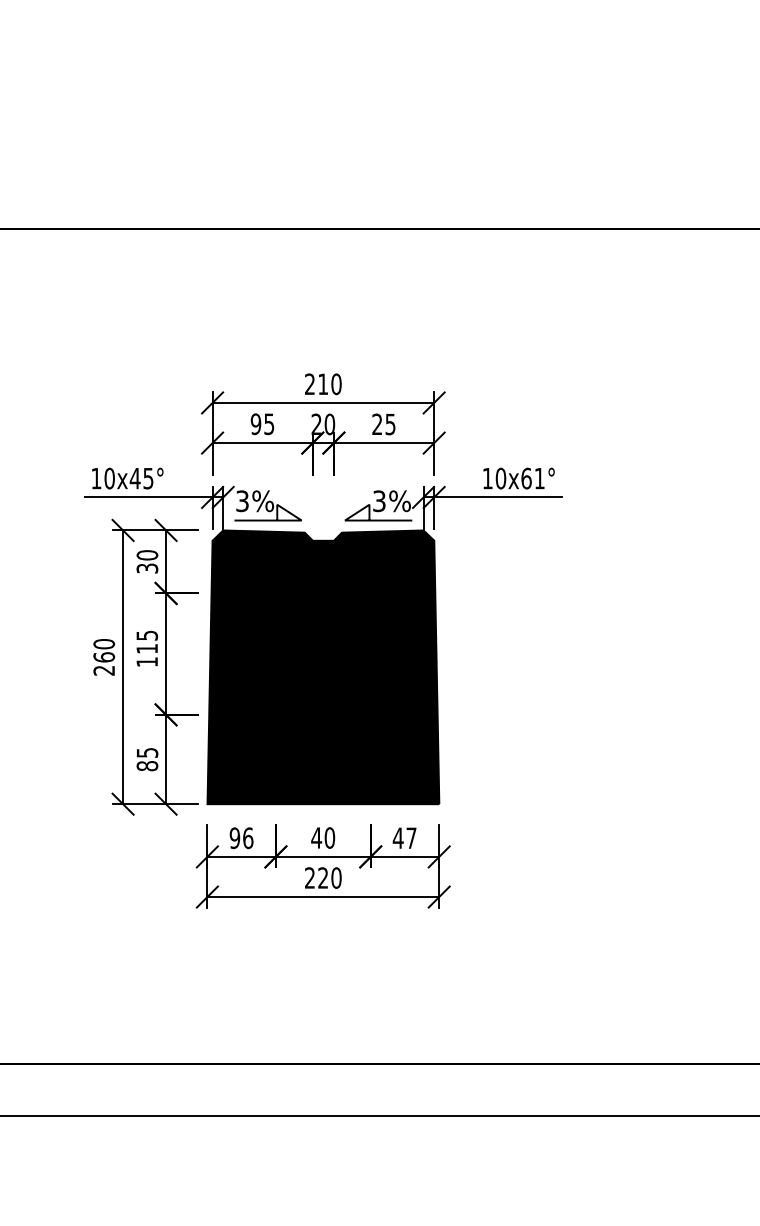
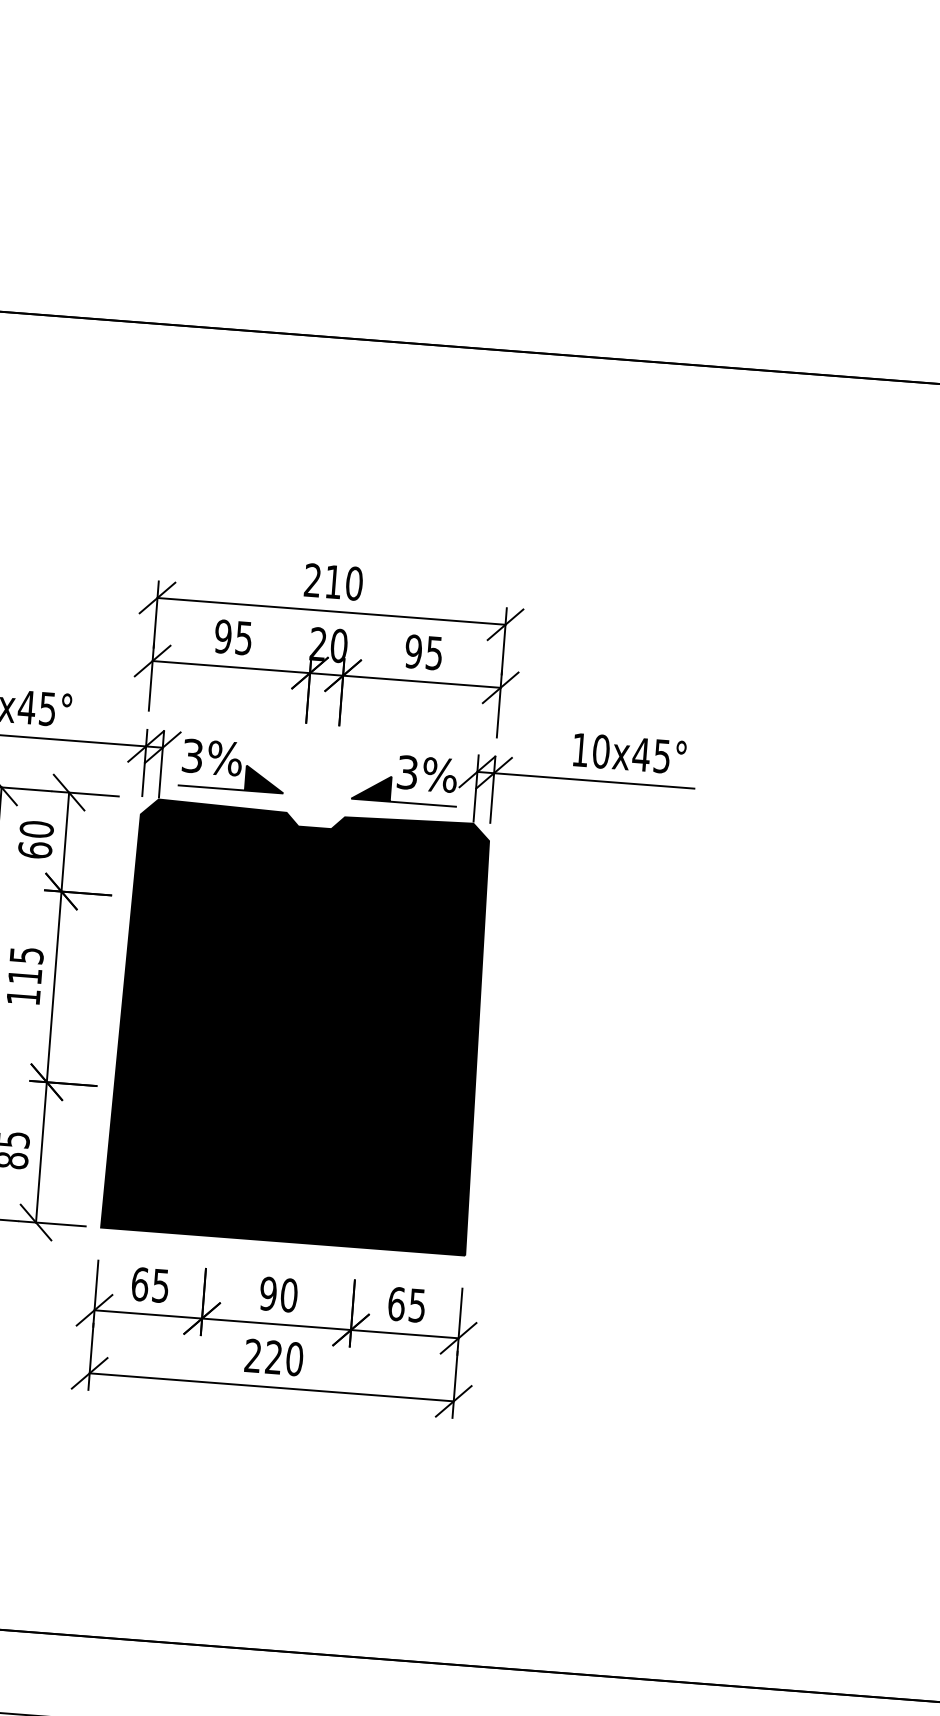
text: (377, 424) -> (413, 651), 25 -> 95
text: (532, 478) -> (650, 755), 10x61° -> 10x45°
fill: (289, 512) -> (265, 779), added
fill: (357, 512) -> (371, 787), added
text: (147, 568) -> (35, 850), 30 -> 60
text: (316, 837) -> (268, 1293), 40 -> 90
text: (241, 838) -> (150, 1285), 96 -> 65
text: (404, 838) -> (406, 1305), 47 -> 65

